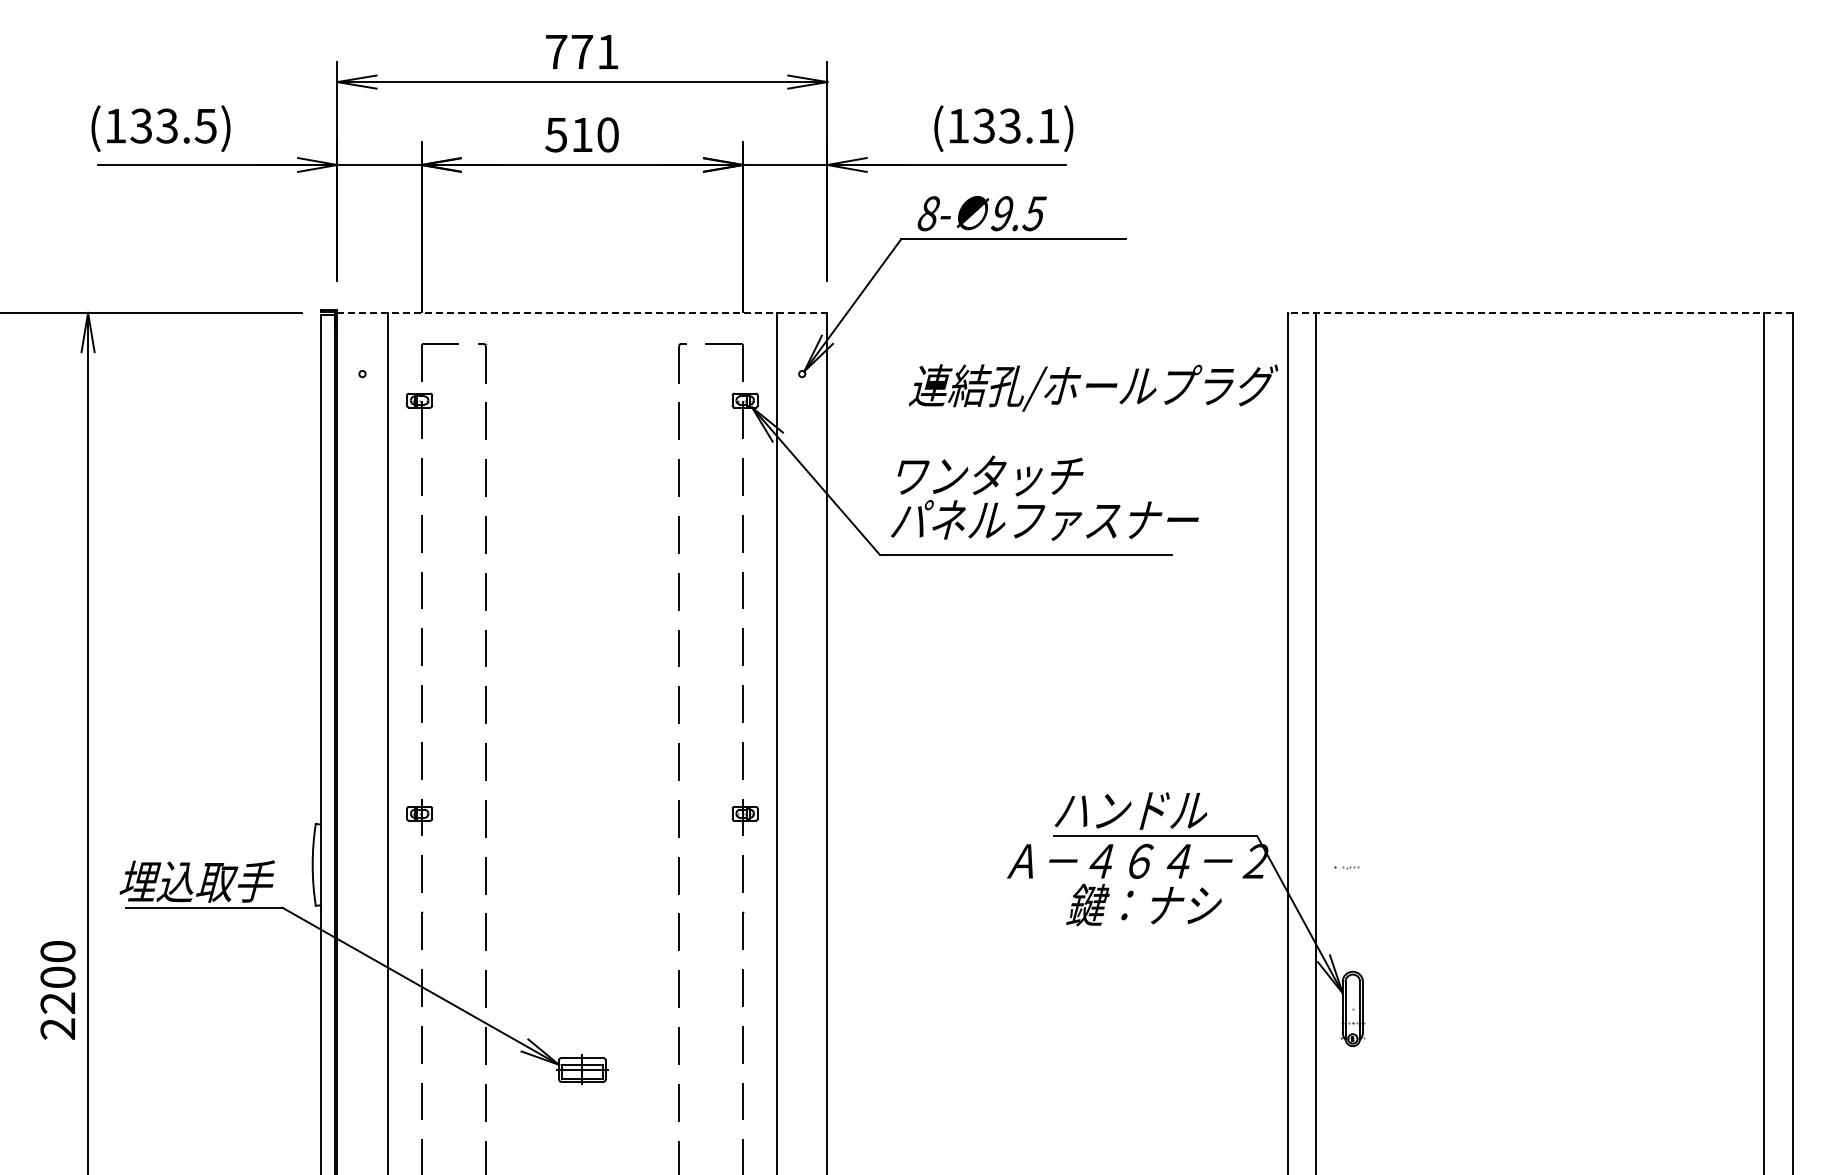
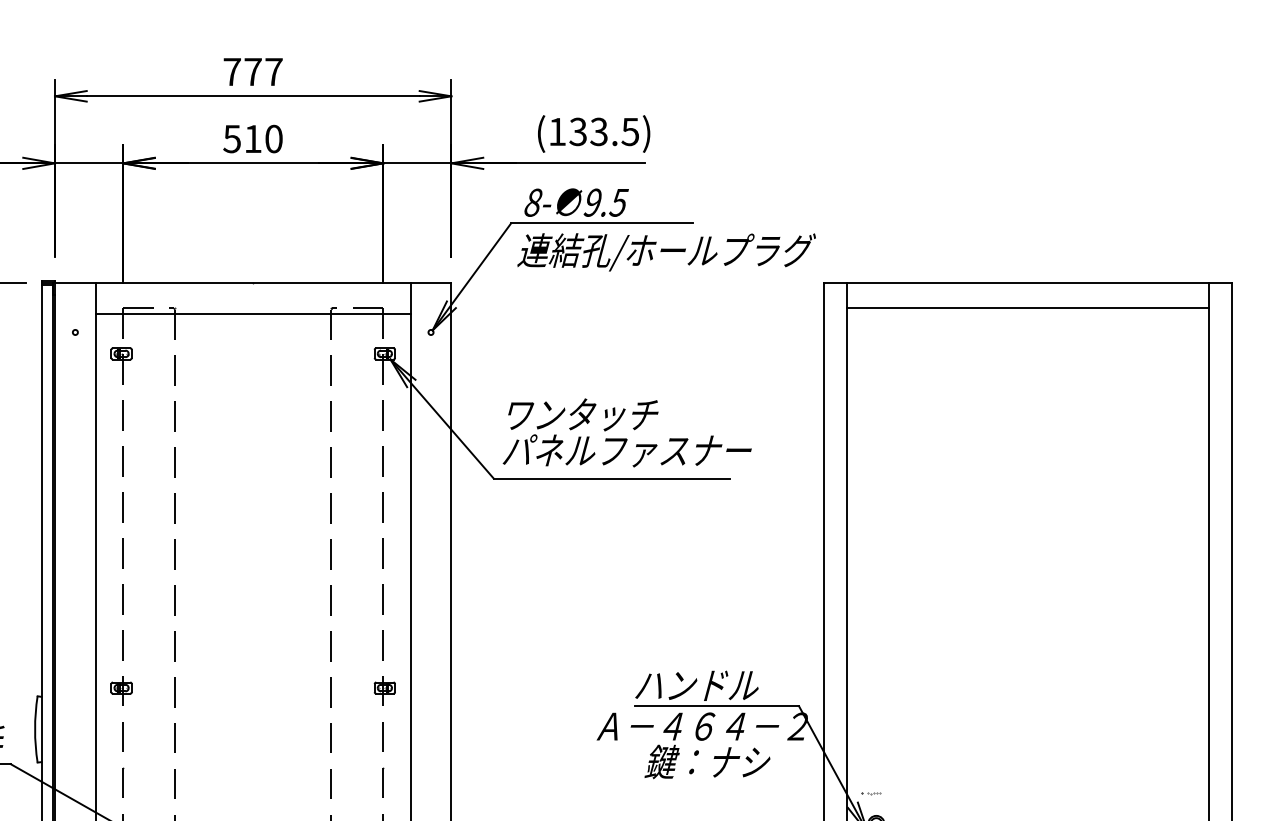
text: (607, 52) -> (273, 72), 771 -> 777
text: (1048, 126) -> (630, 132), (133.1) -> (133.5)
line: (582, 312) -> (253, 282), dashed -> solid
line: (1539, 312) -> (1027, 282), dashed -> solid
line: (1540, 344) -> (1028, 308), added
line: (581, 350) -> (252, 313), added
text: (1093, 387) -> (666, 251), moved
part: (1346, 867) -> (871, 793), moved

